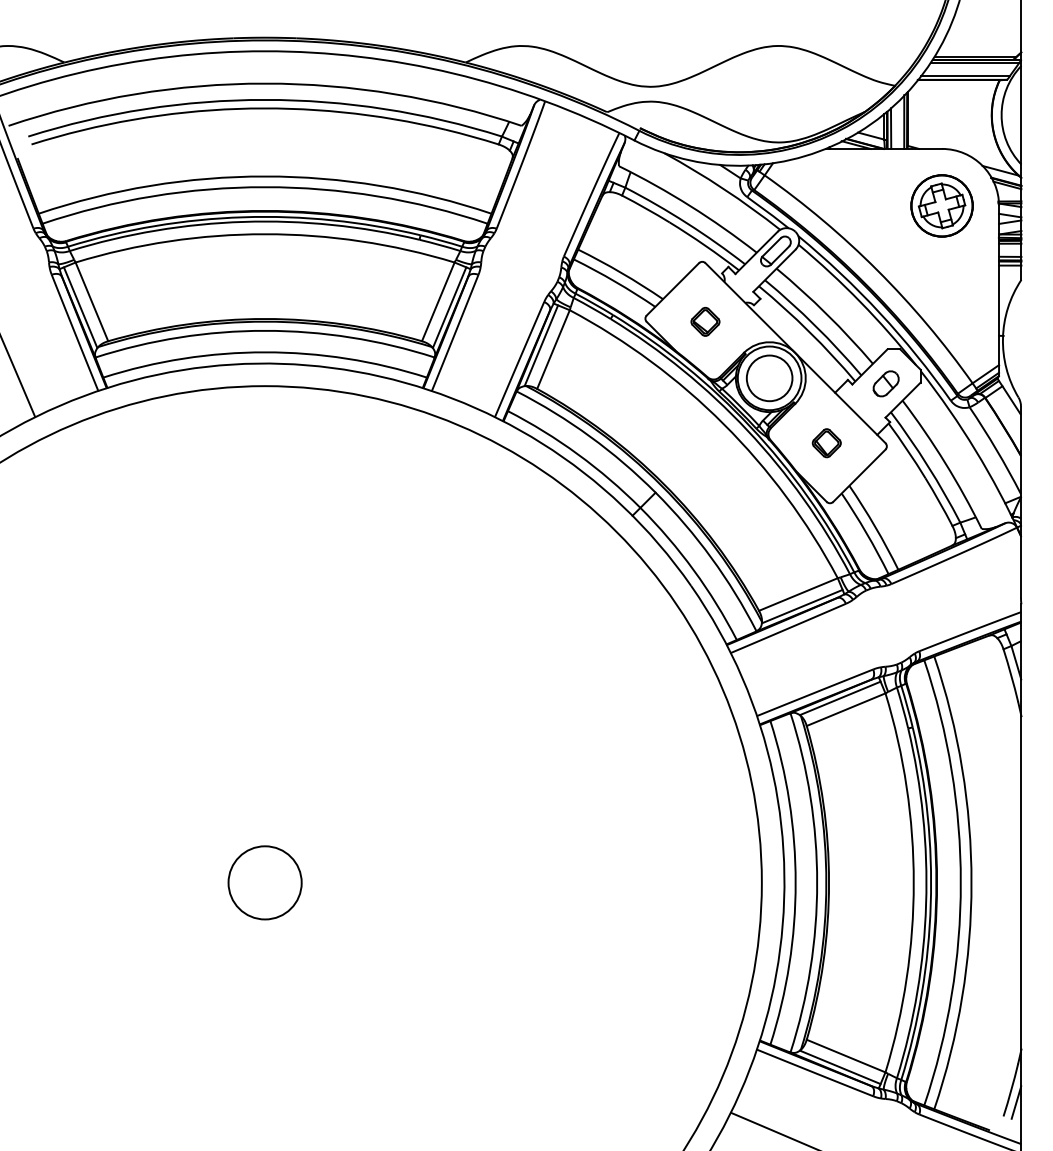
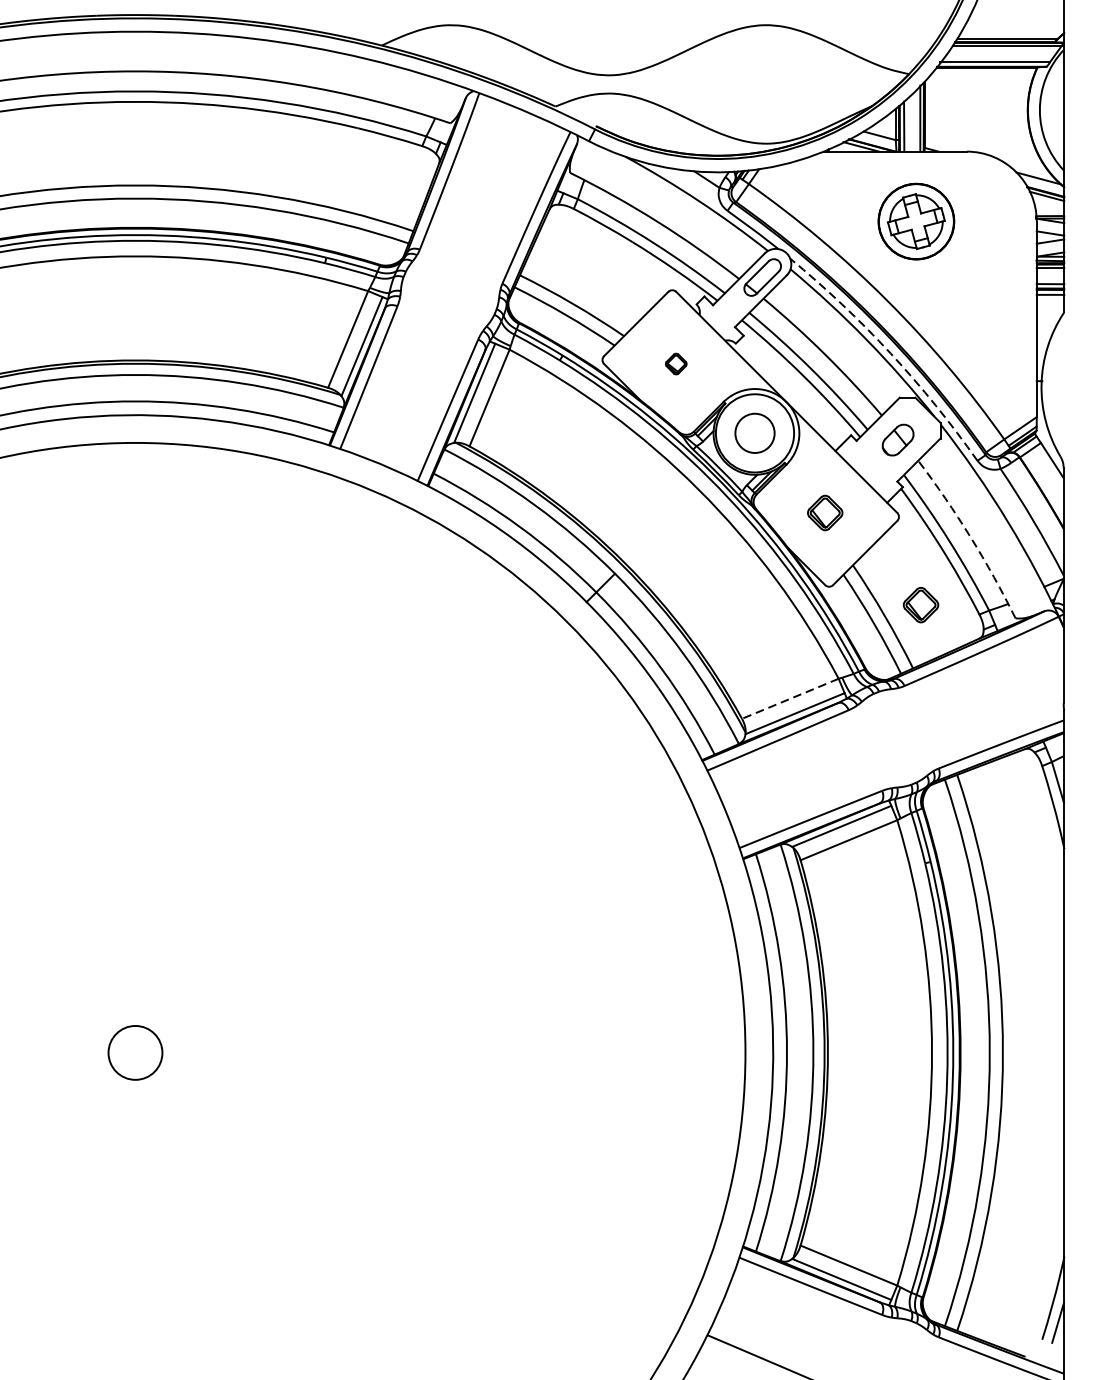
part: (941, 205) -> (915, 221), moved
arc: (880, 313) -> (891, 353), solid -> dashed
part: (705, 321) -> (676, 363), size x0.6
circle: (769, 378) -> (754, 433), size x0.7
arc: (945, 462) -> (970, 536), solid -> dashed
part: (904, 518) -> (920, 605), added
line: (798, 594) -> (790, 698), solid -> dashed
circle: (264, 882) -> (134, 1052), size x0.6

